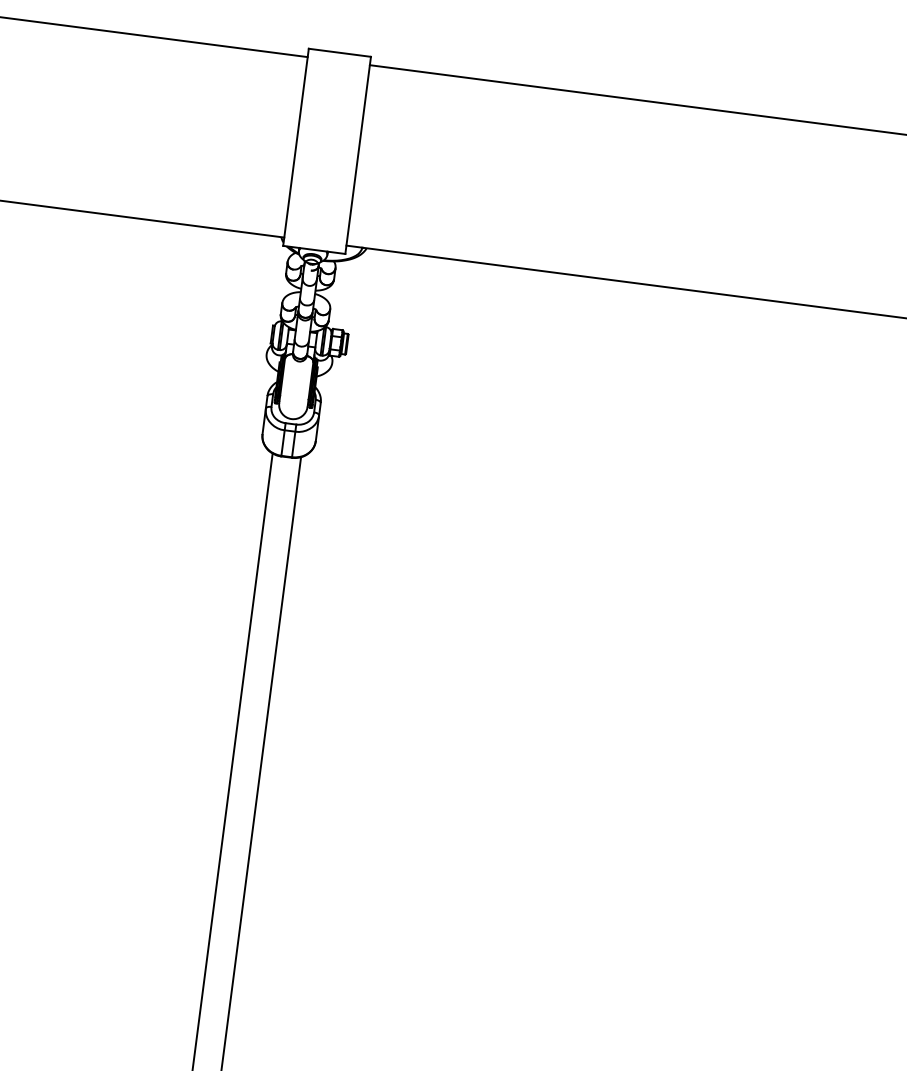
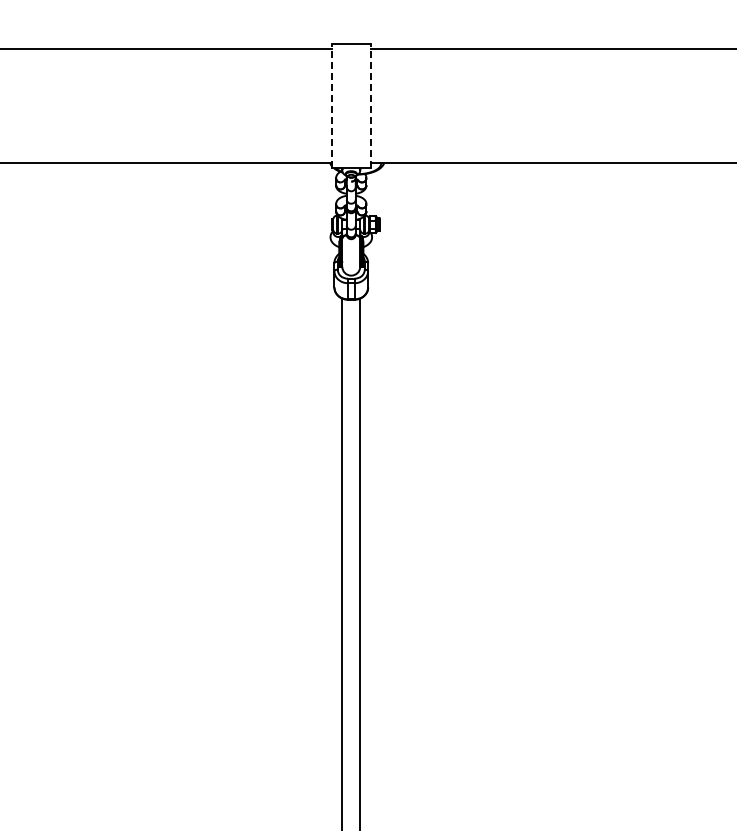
line: (296, 146) -> (332, 105), solid -> dashed
line: (358, 154) -> (371, 105), solid -> dashed

